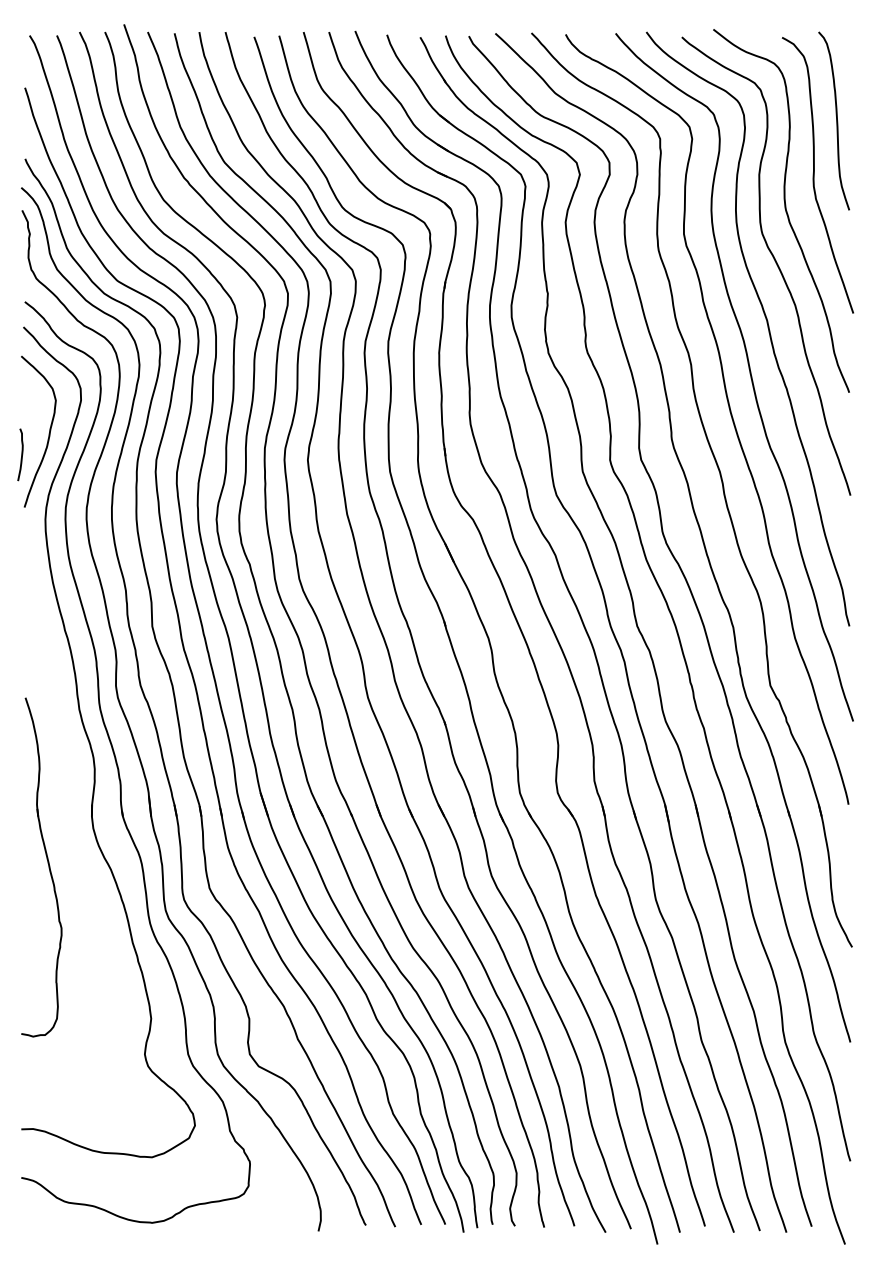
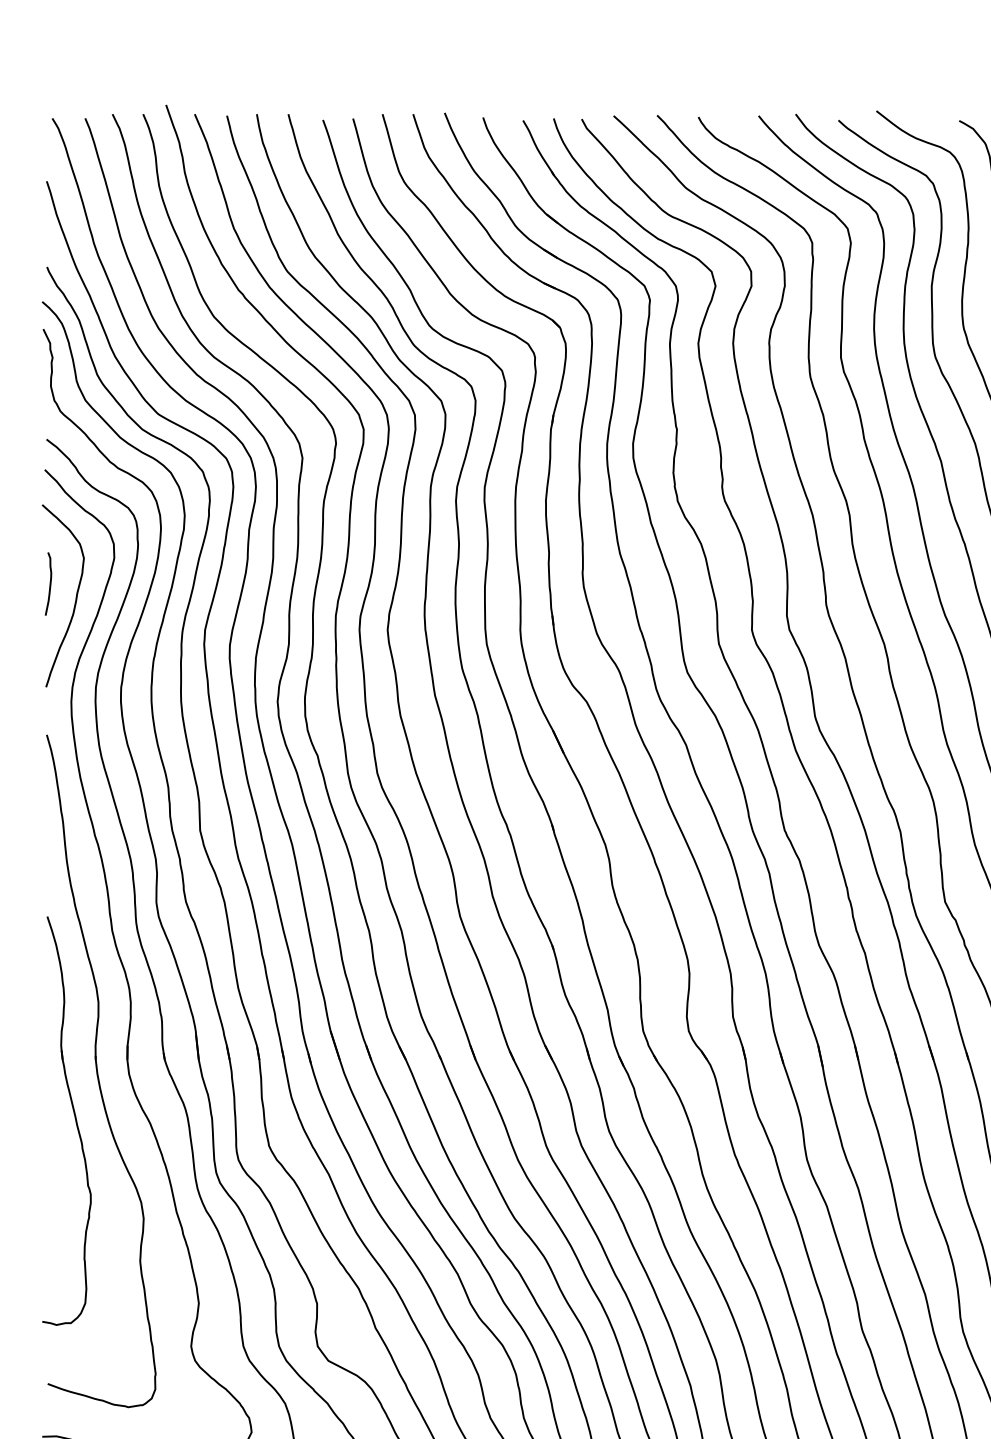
curve: (21, 454) -> (49, 583), moved
part: (70, 826) -> (101, 1071), added

